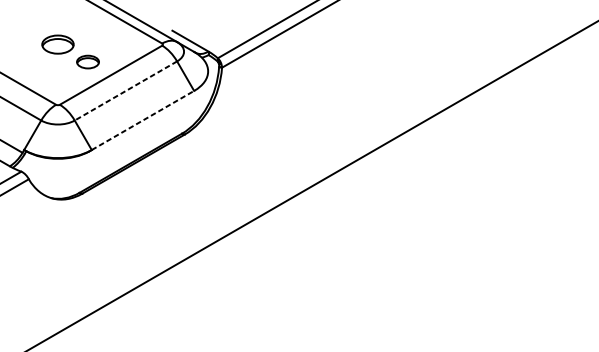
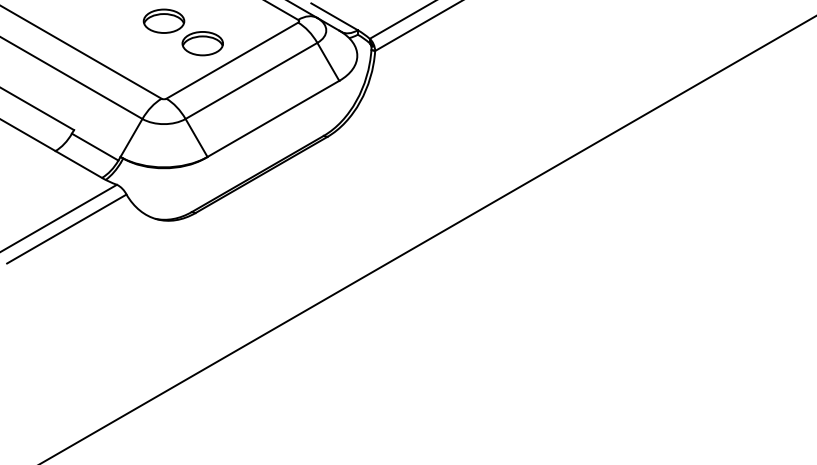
part: (87, 61) -> (202, 43), size x1.43
line: (125, 91) -> (251, 81), dashed -> solid
line: (143, 120) -> (273, 118), dashed -> solid

